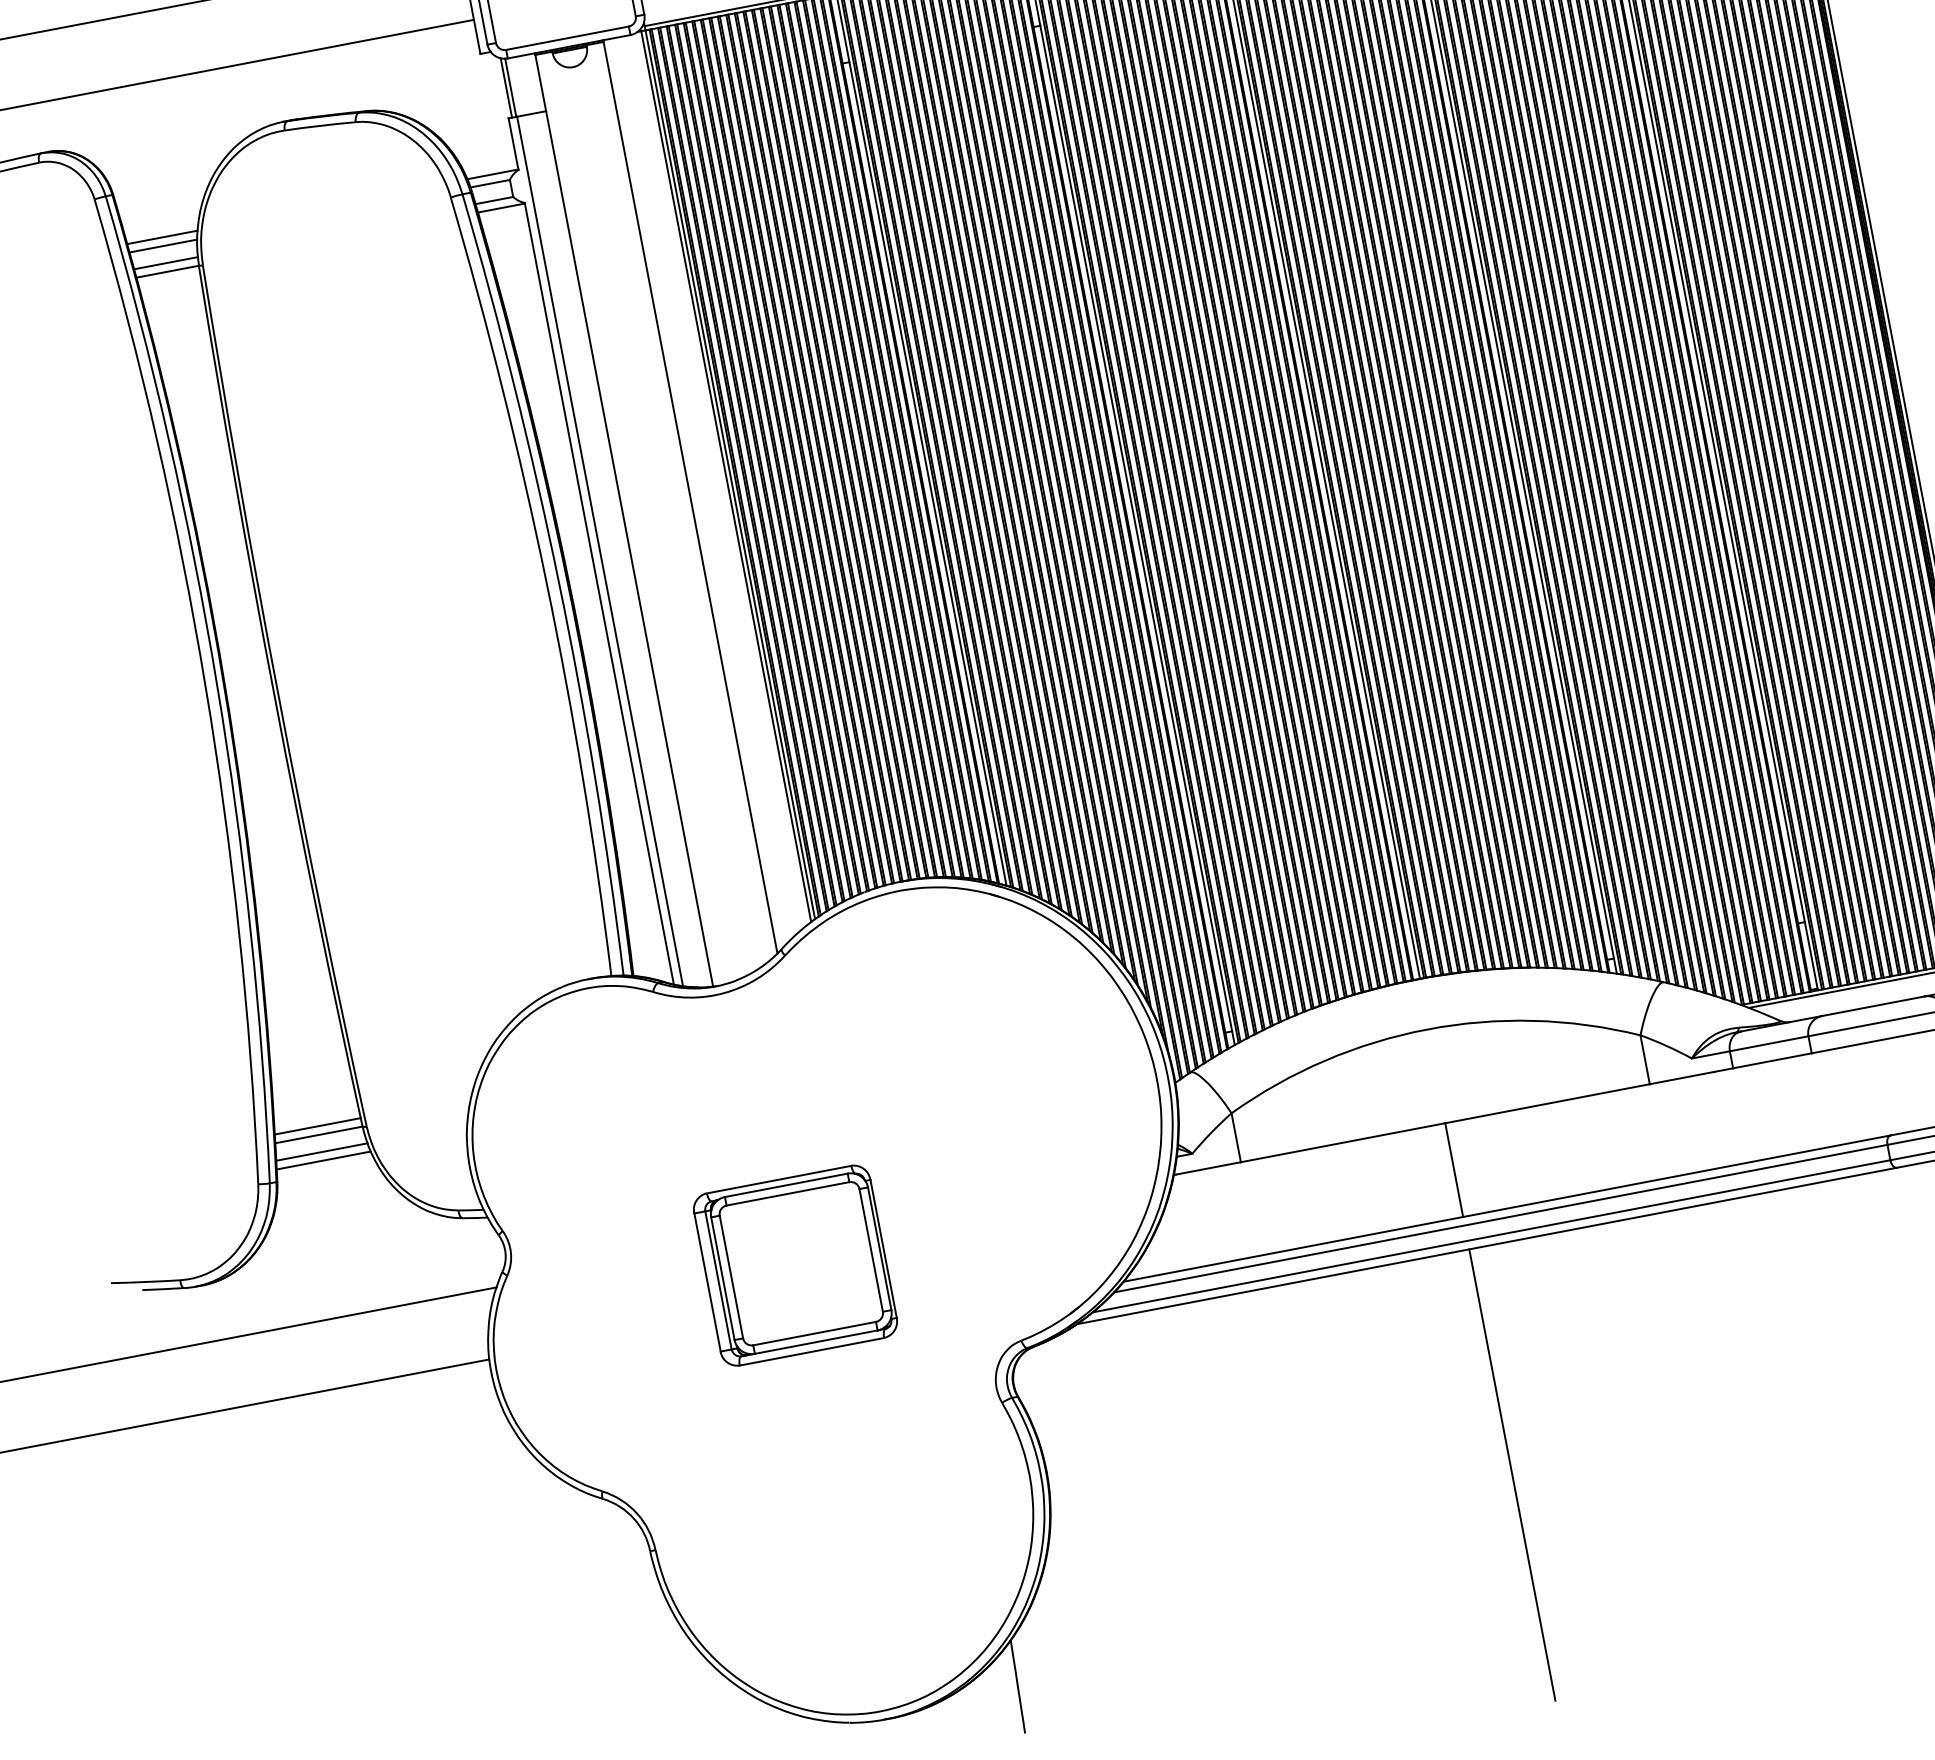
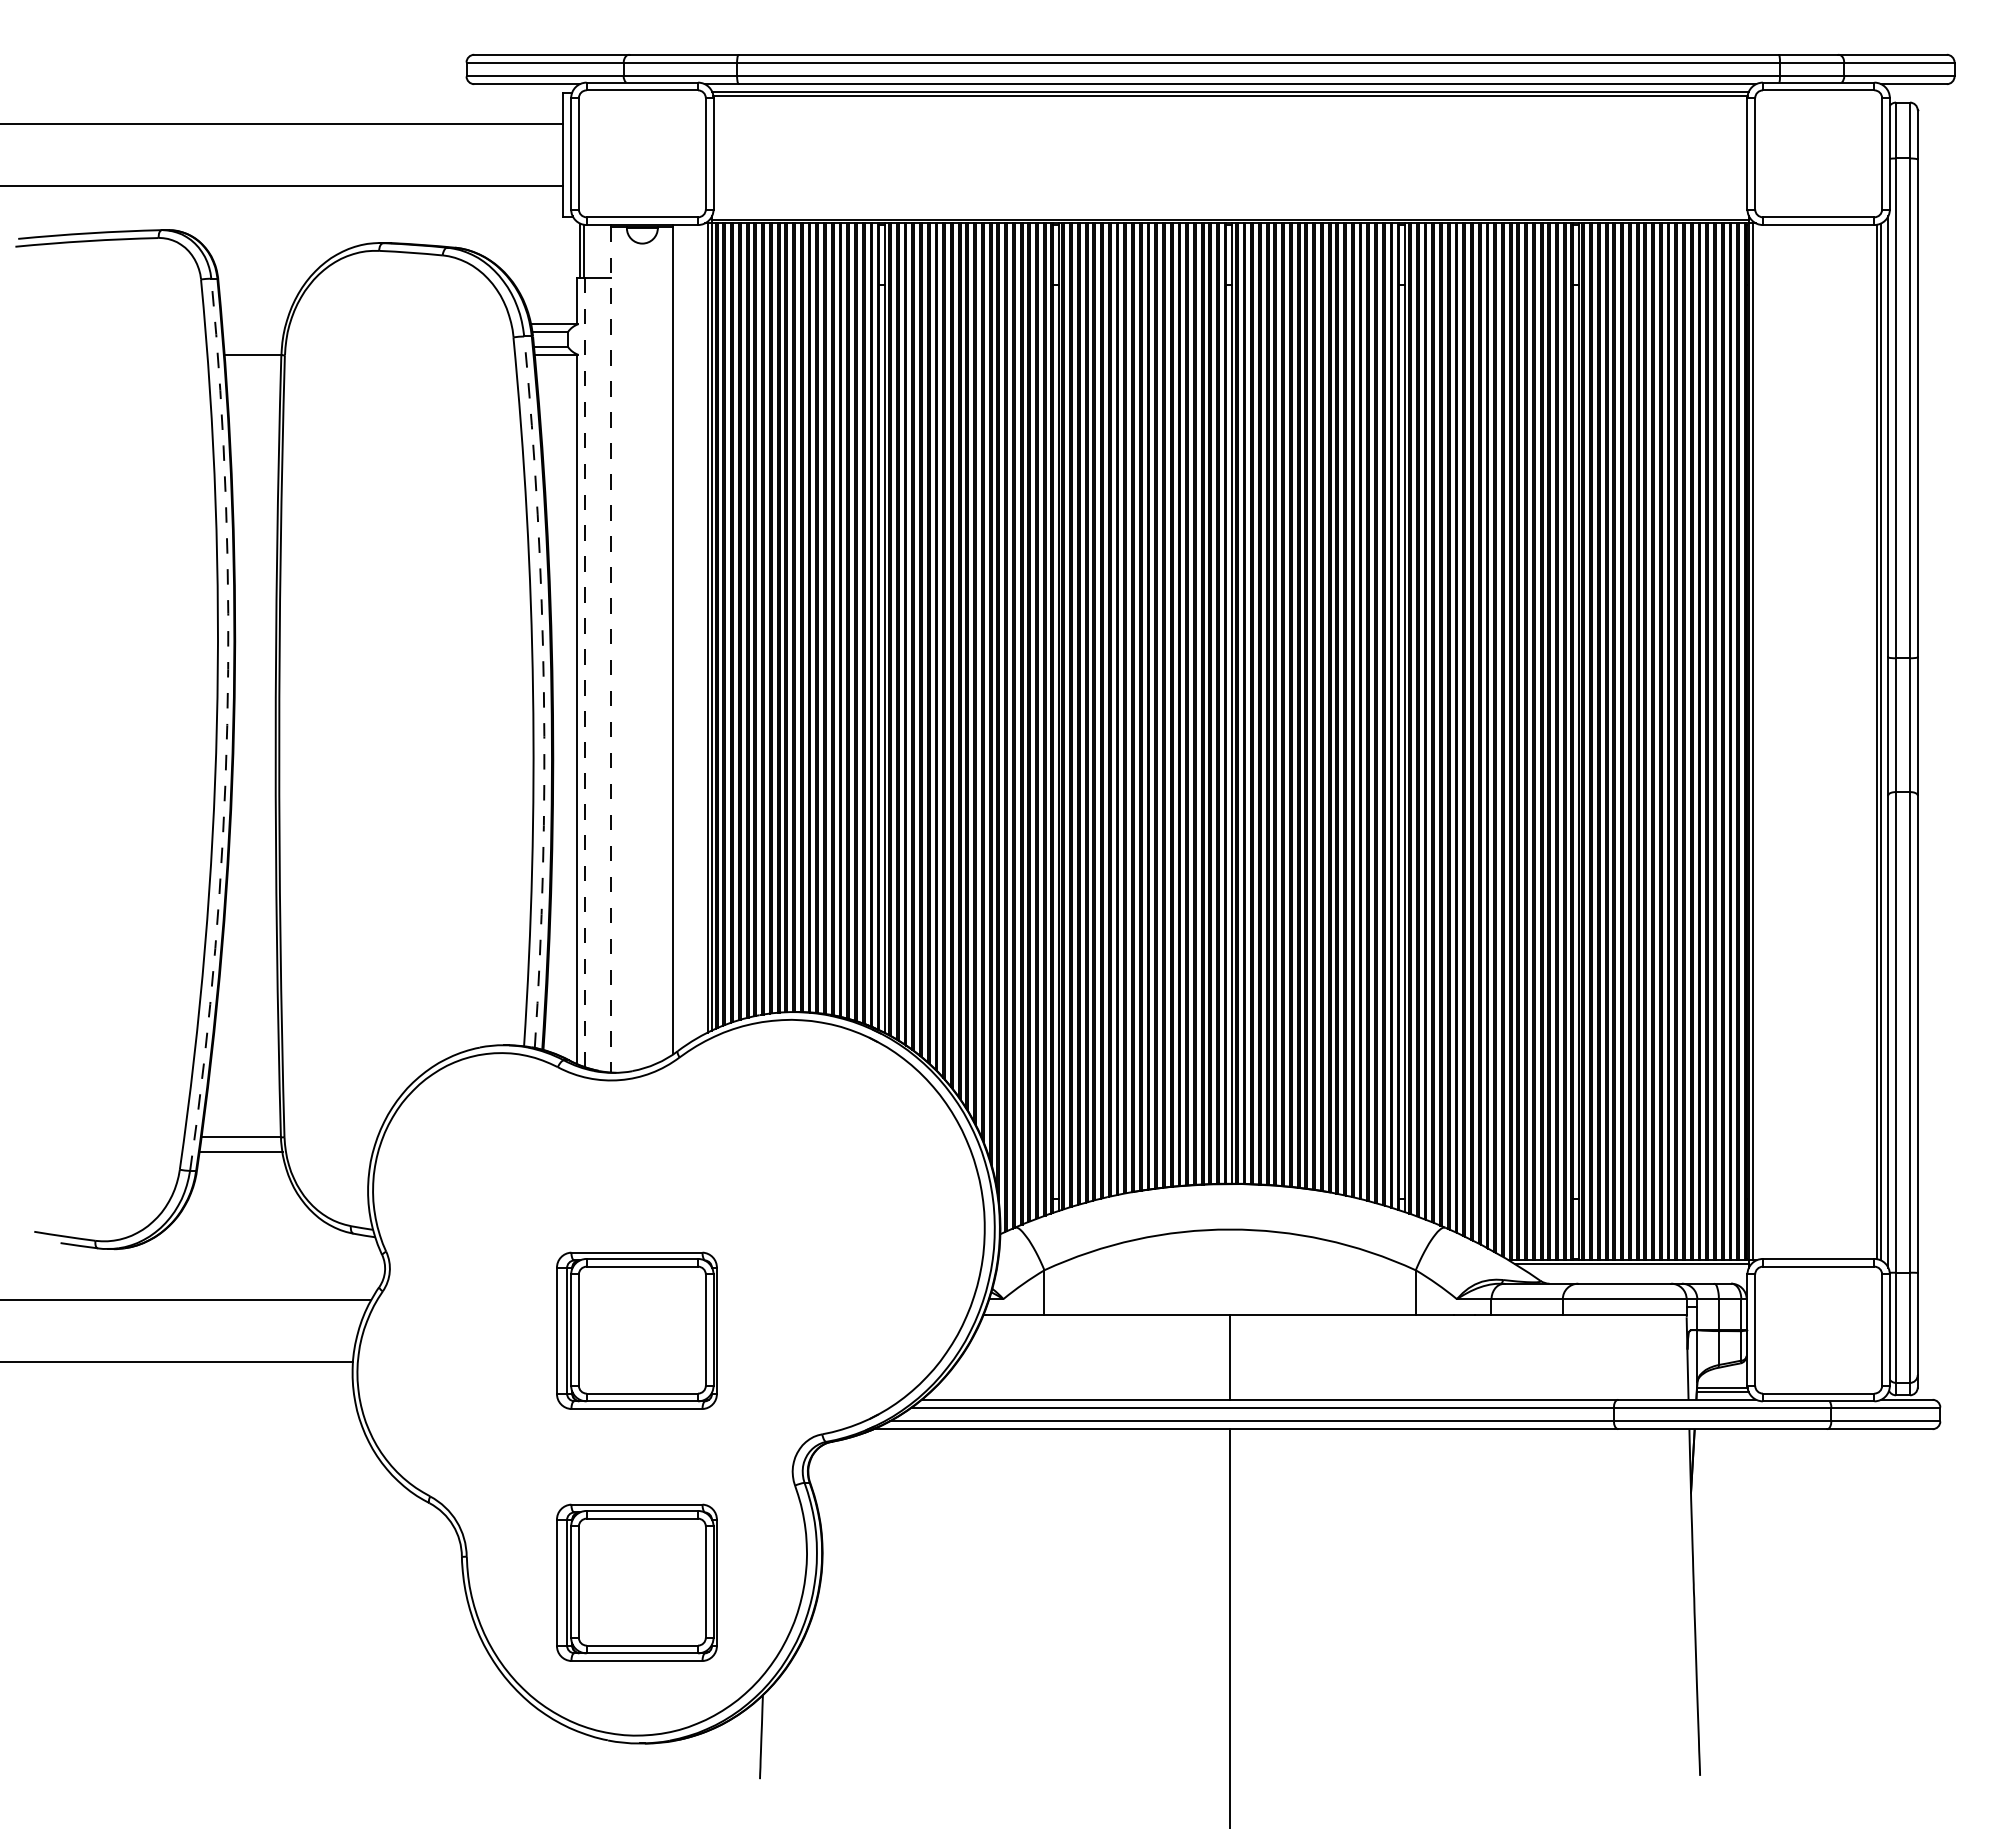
line: (162, 237) -> (254, 324), removed
line: (163, 245) -> (253, 331), removed
line: (166, 263) -> (253, 347), removed
line: (624, 521) -> (611, 650), solid -> dashed
line: (600, 551) -> (585, 672), solid -> dashed
arc: (558, 582) -> (543, 692), solid -> dashed
arc: (217, 685) -> (227, 725), solid -> dashed
line: (317, 1125) -> (241, 1128), removed
line: (322, 1160) -> (240, 1159), removed
part: (847, 1542) -> (636, 1582), added

